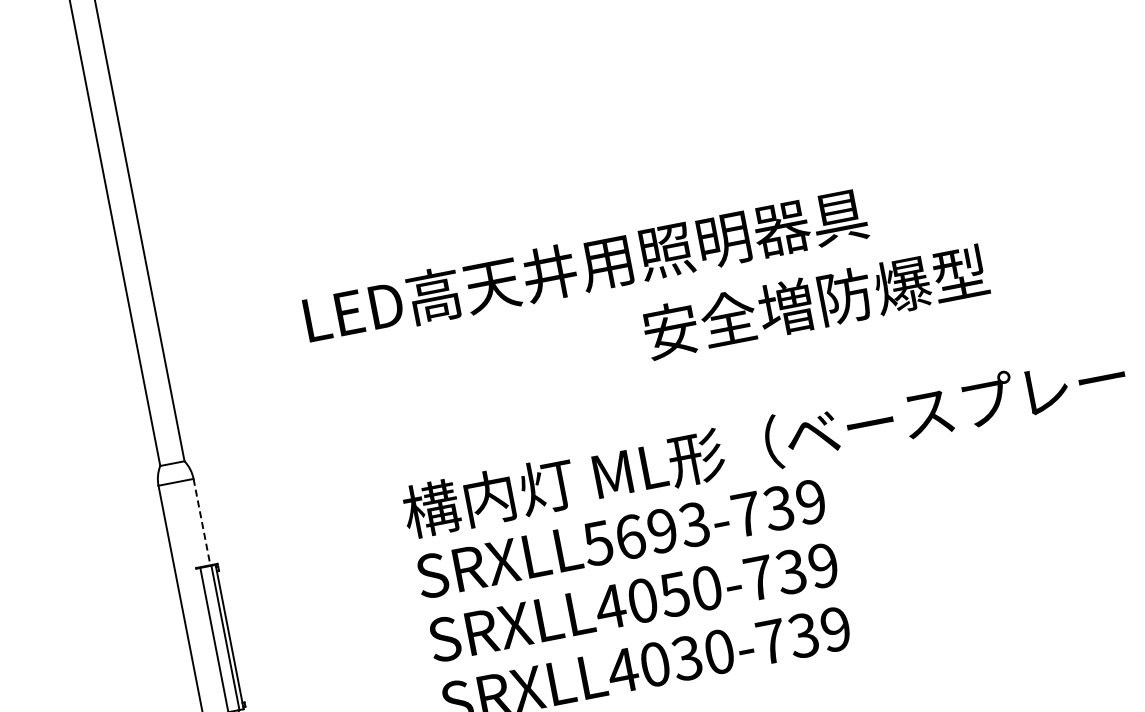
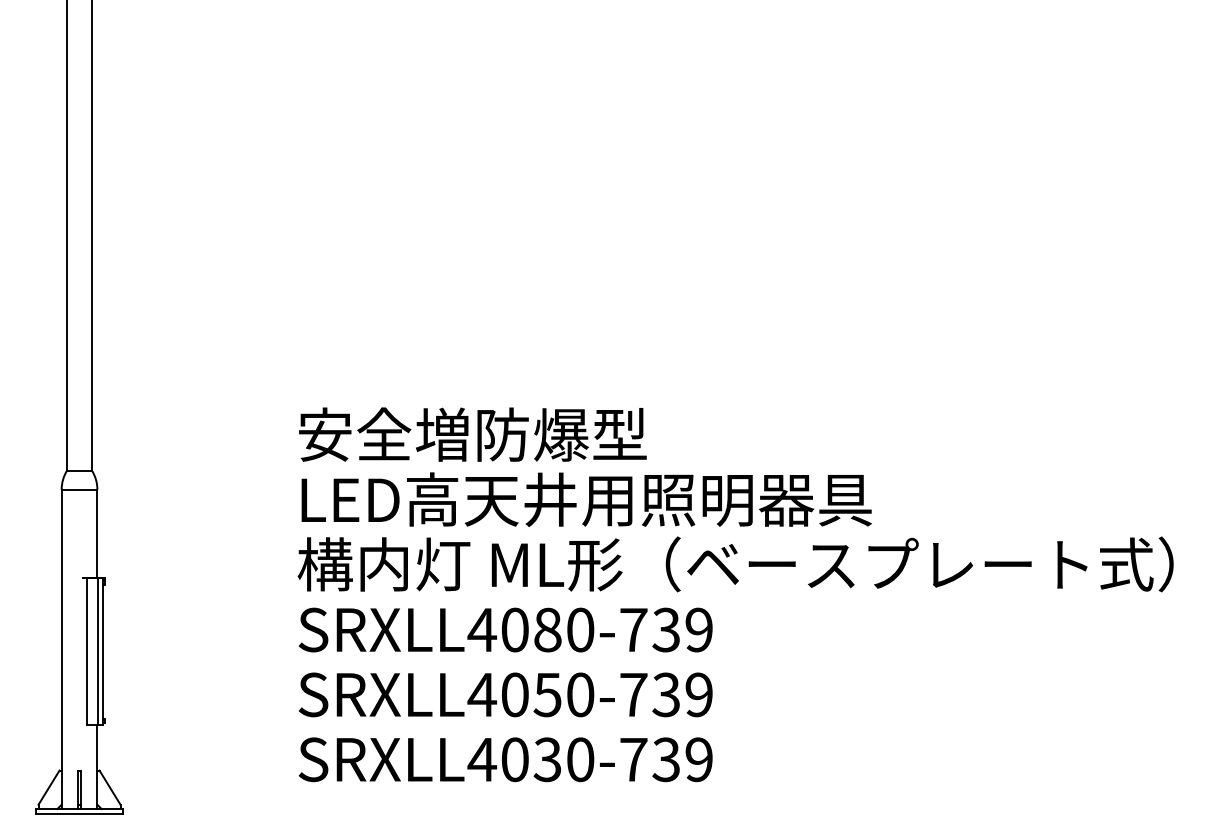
text: (585, 266) -> (586, 499), moved
text: (815, 301) -> (472, 434), moved
line: (202, 522) -> (97, 533), dashed -> solid
text: (645, 533) -> (530, 629), SRXLL5693-739 -> SRXLL4080-739

